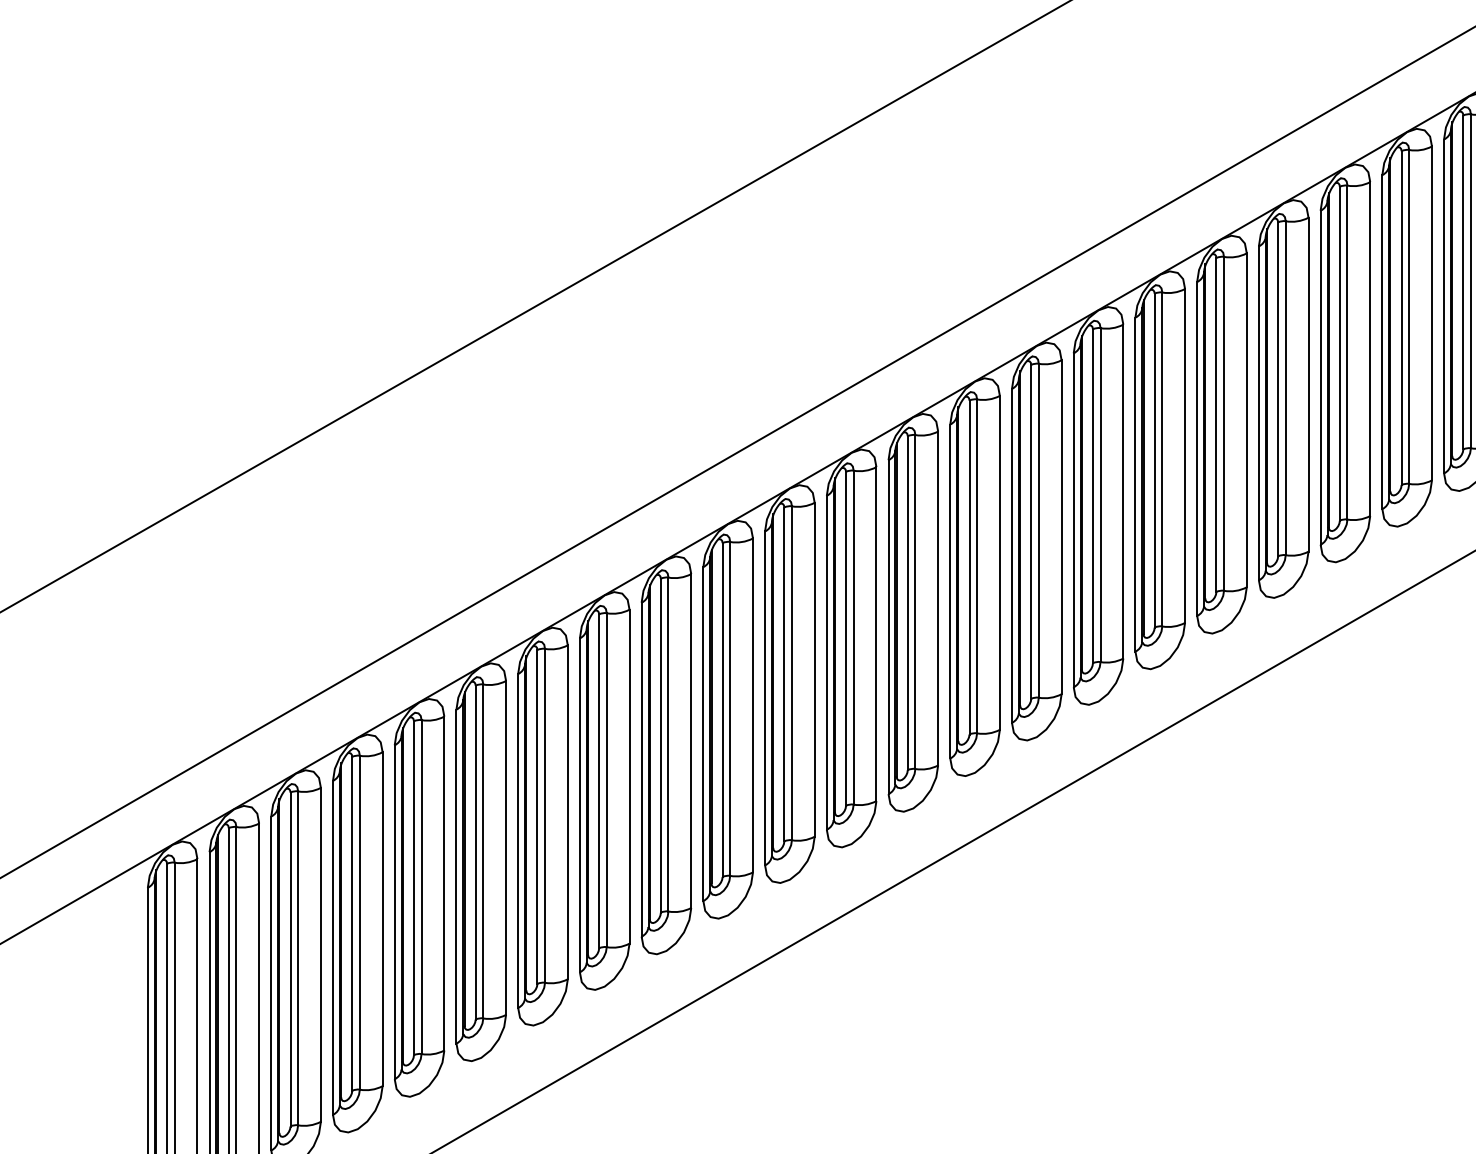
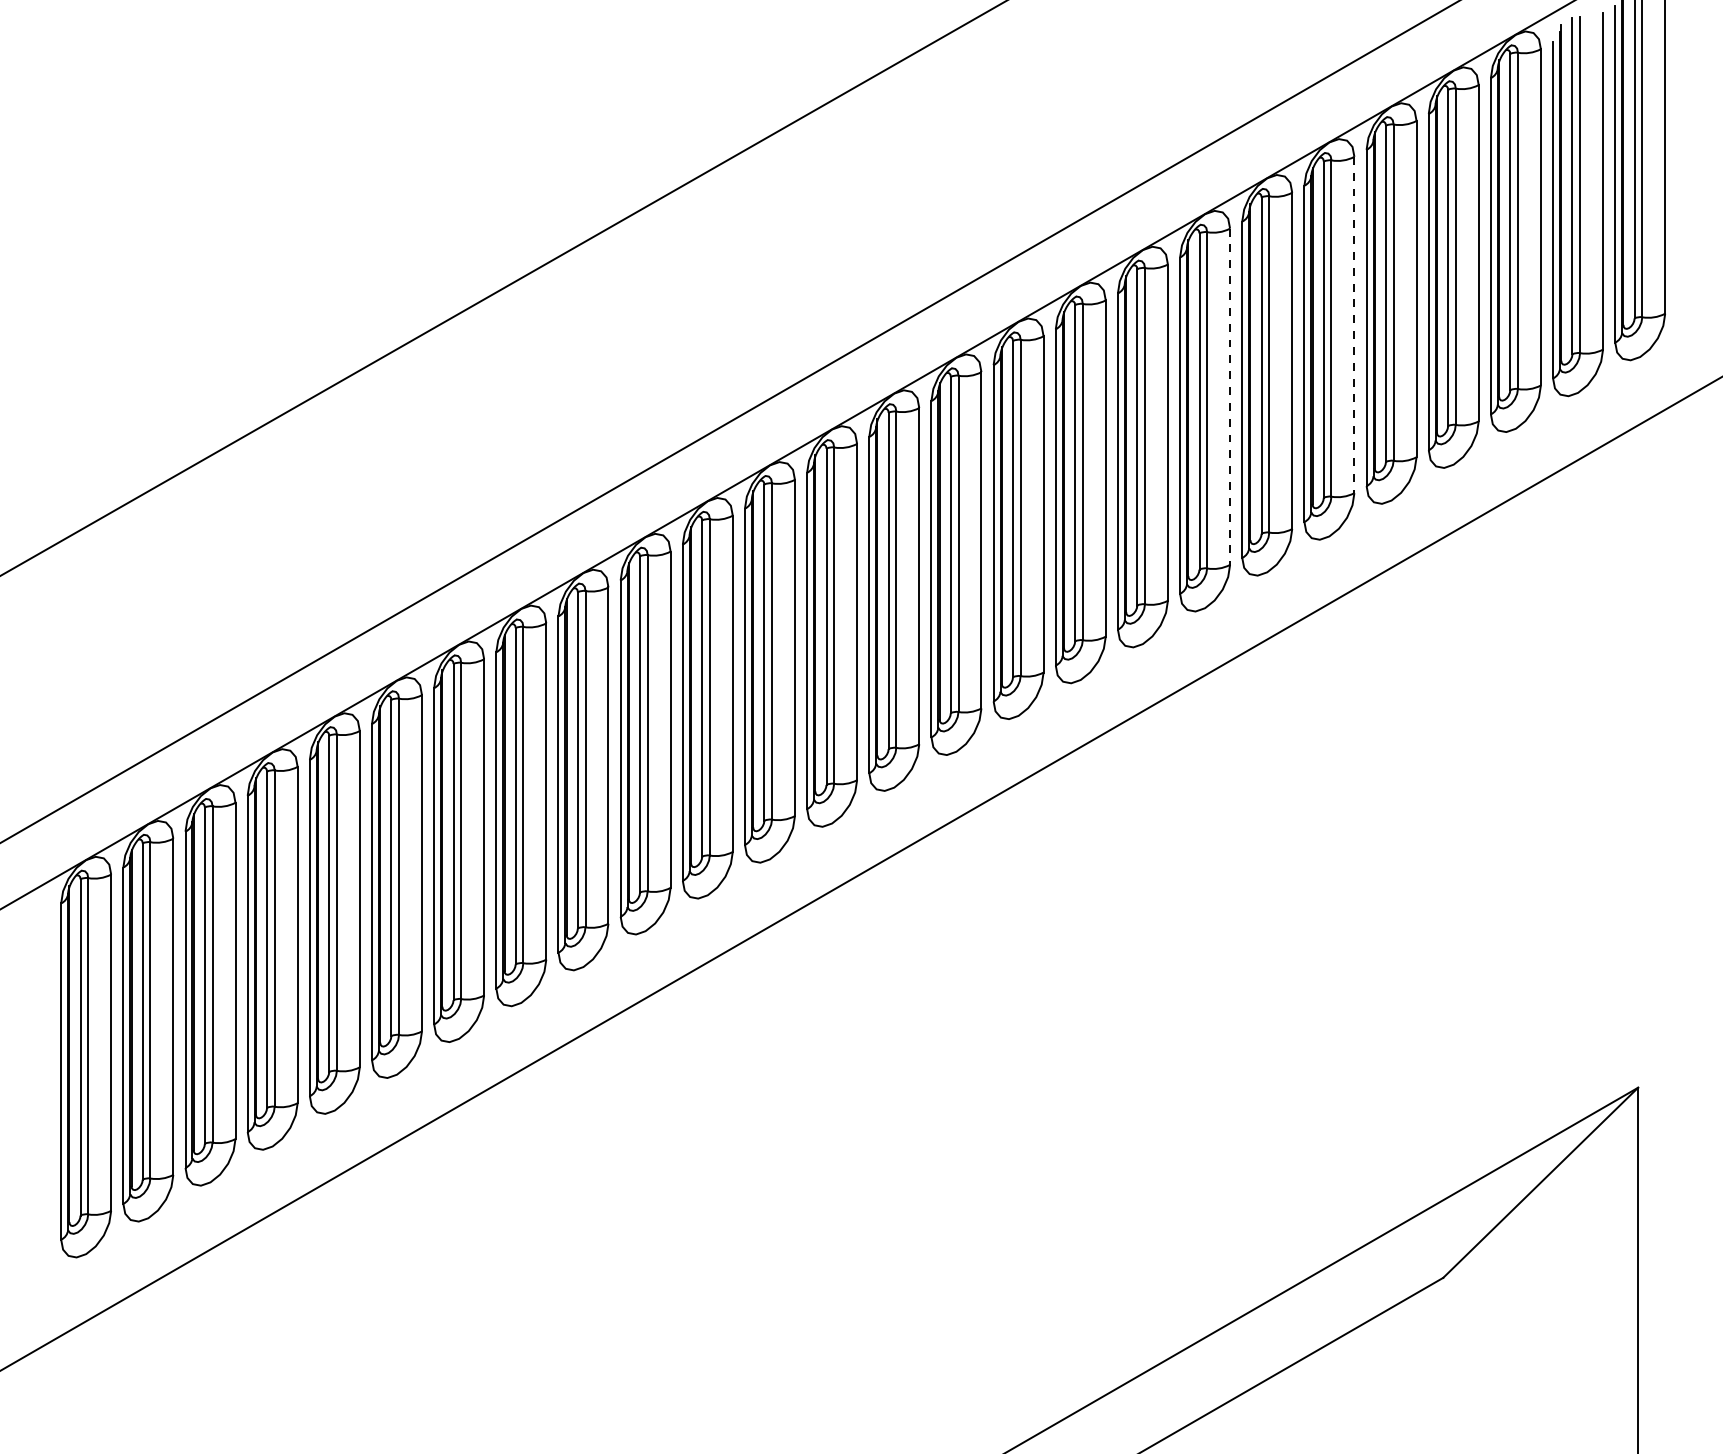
line: (1432, 313) -> (1354, 325), solid -> dashed
line: (1308, 385) -> (1230, 397), solid -> dashed

